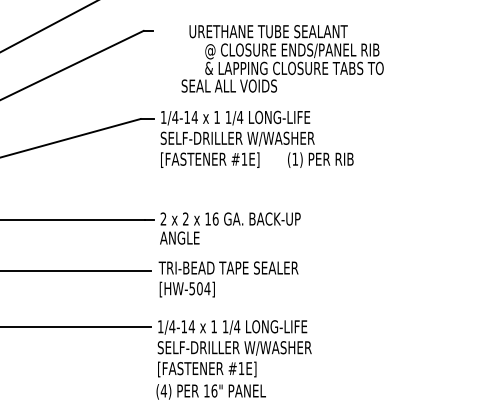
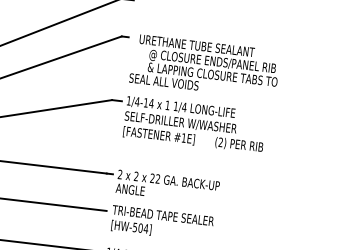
text: (282, 58) -> (204, 66), moved
text: (294, 158) -> (220, 141), (1) -> (2)
text: (211, 218) -> (155, 178), 16 -> 22

